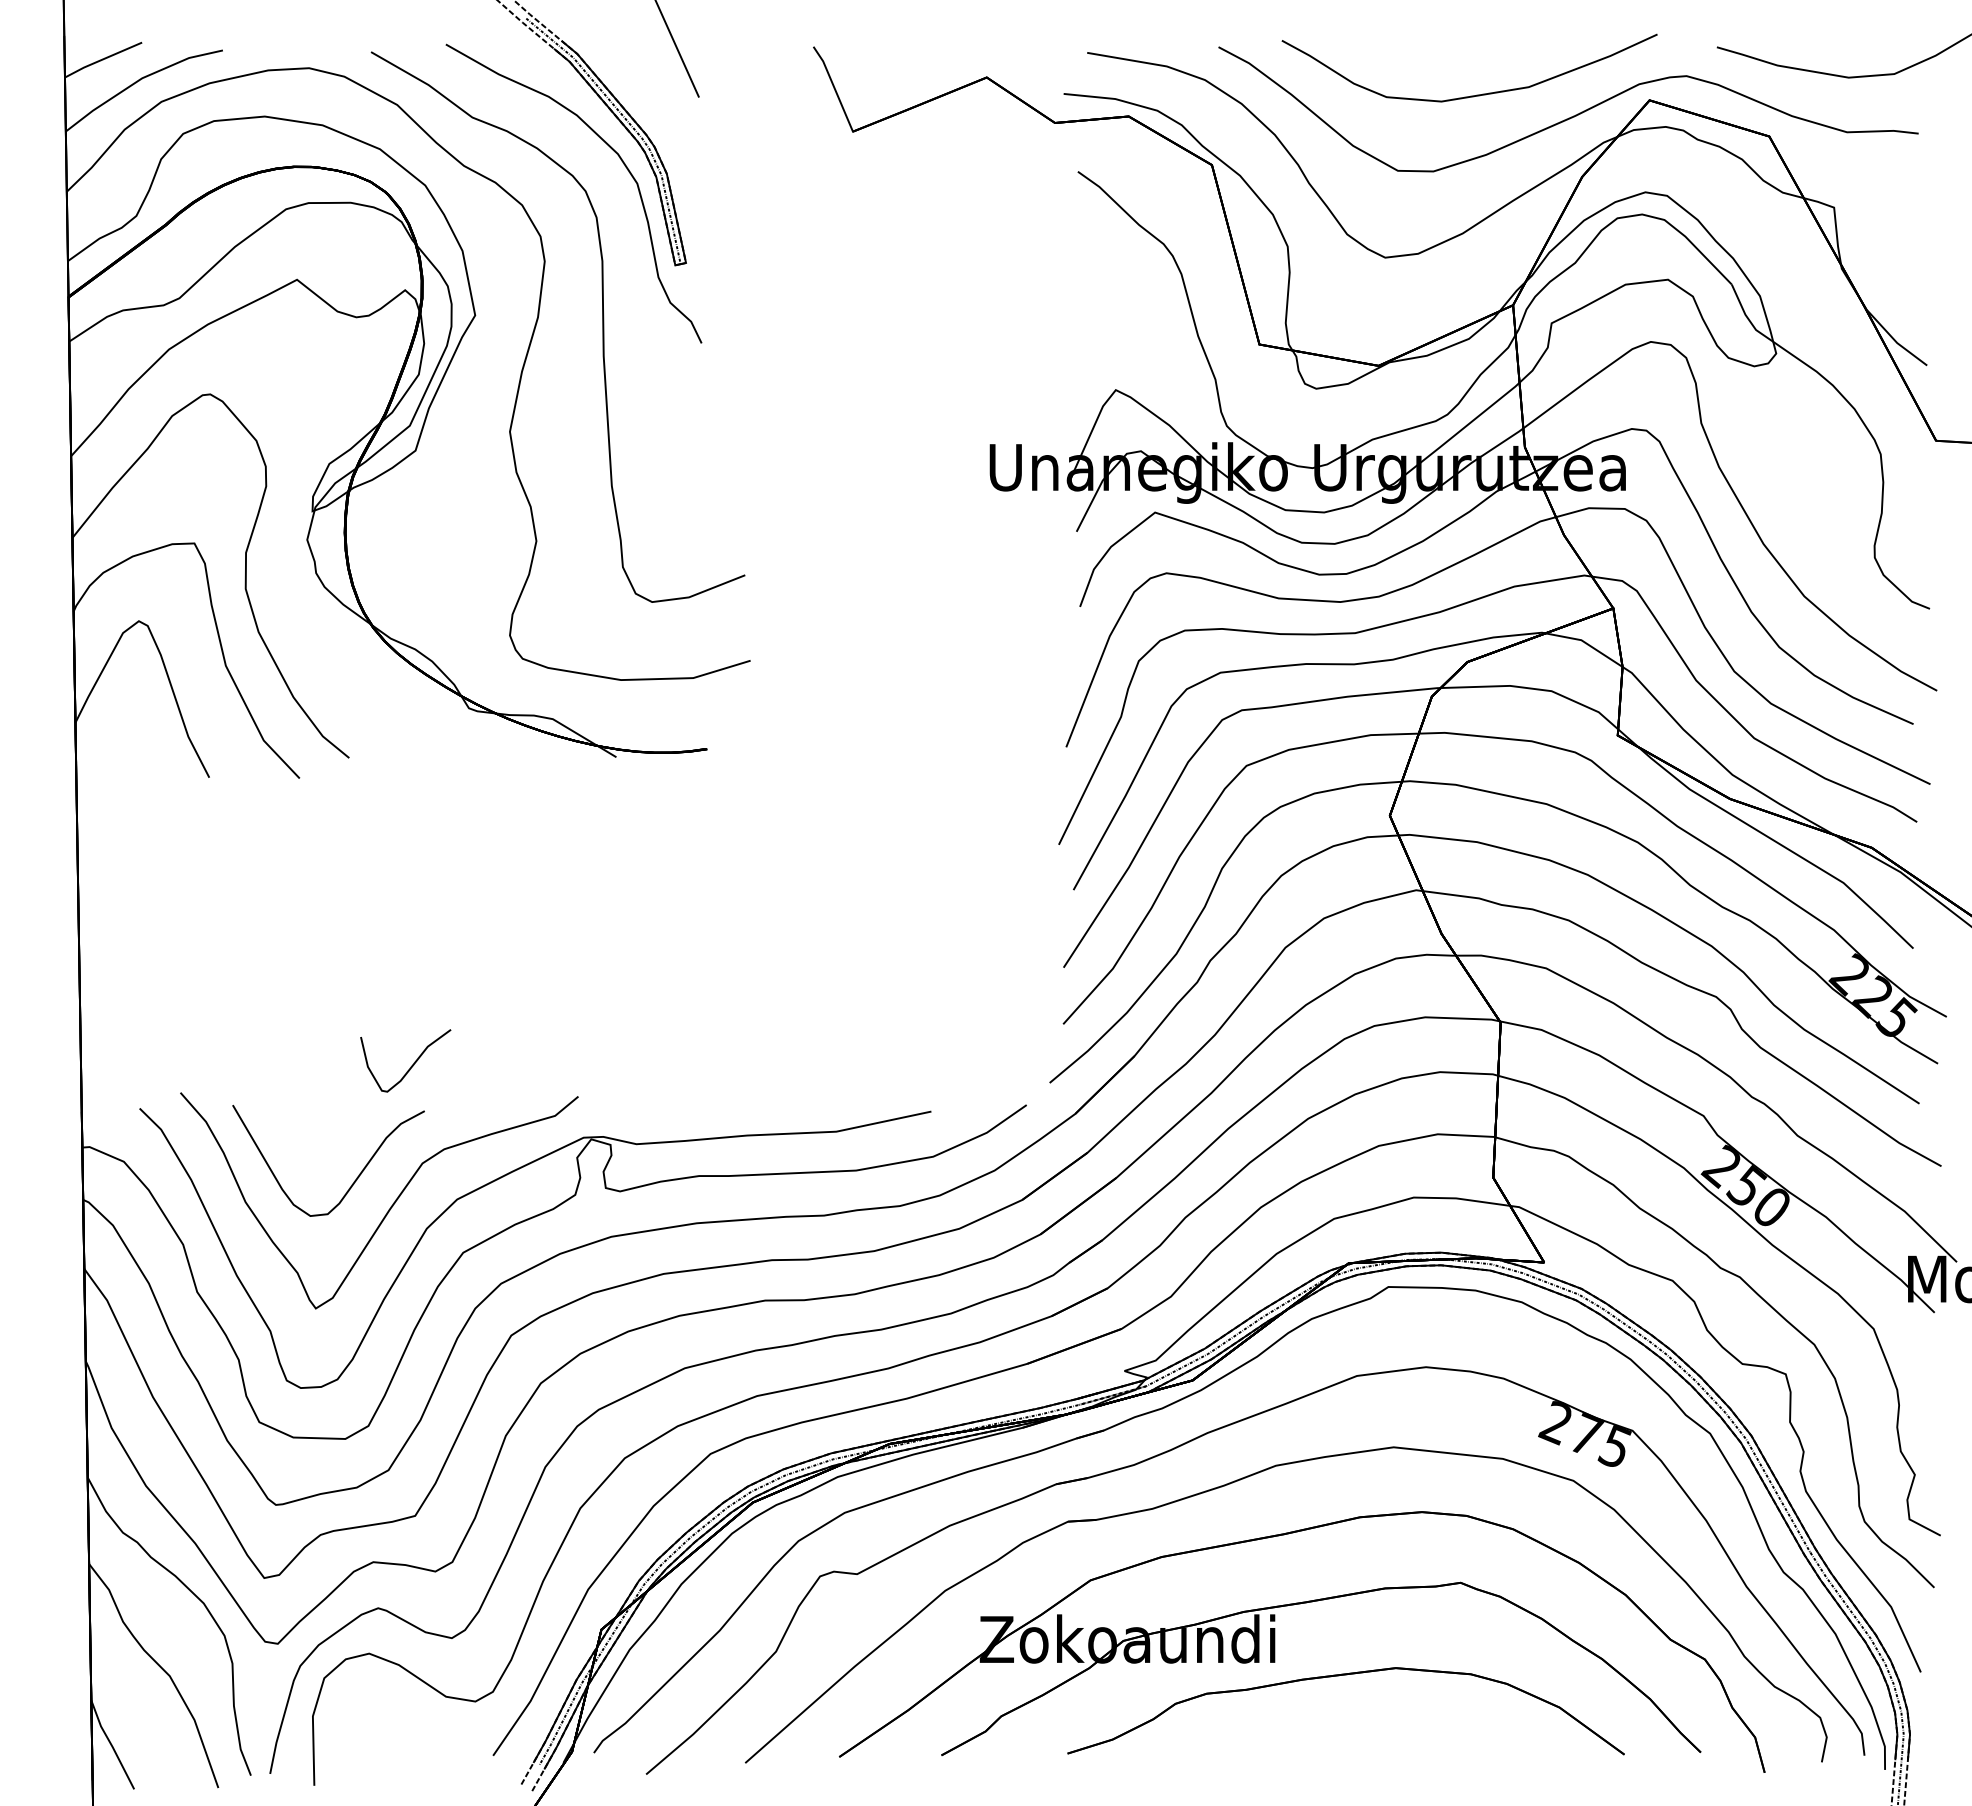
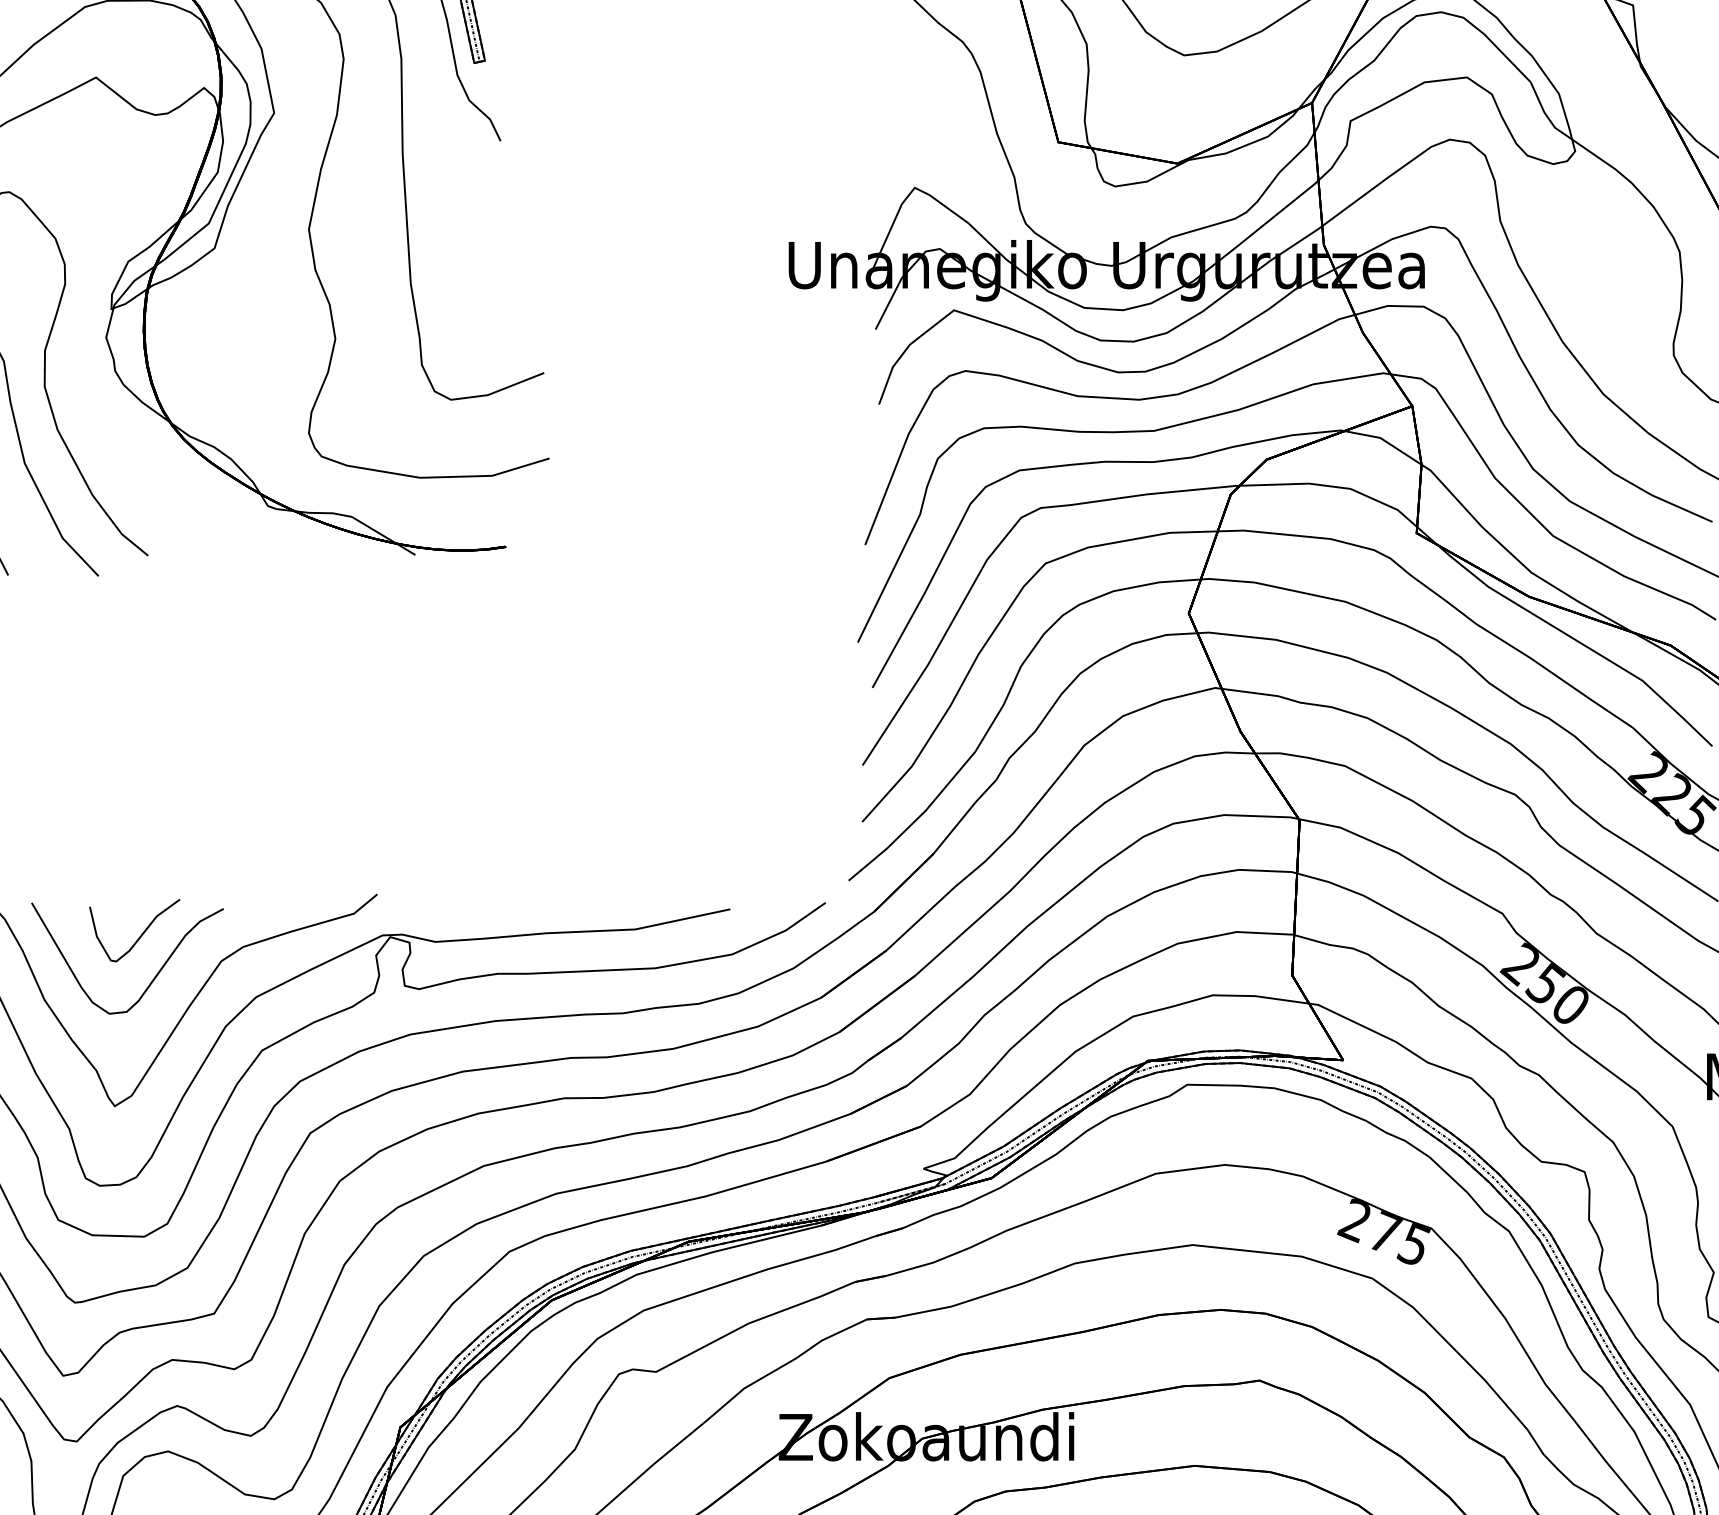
part: (411, 1065) -> (140, 935), moved

